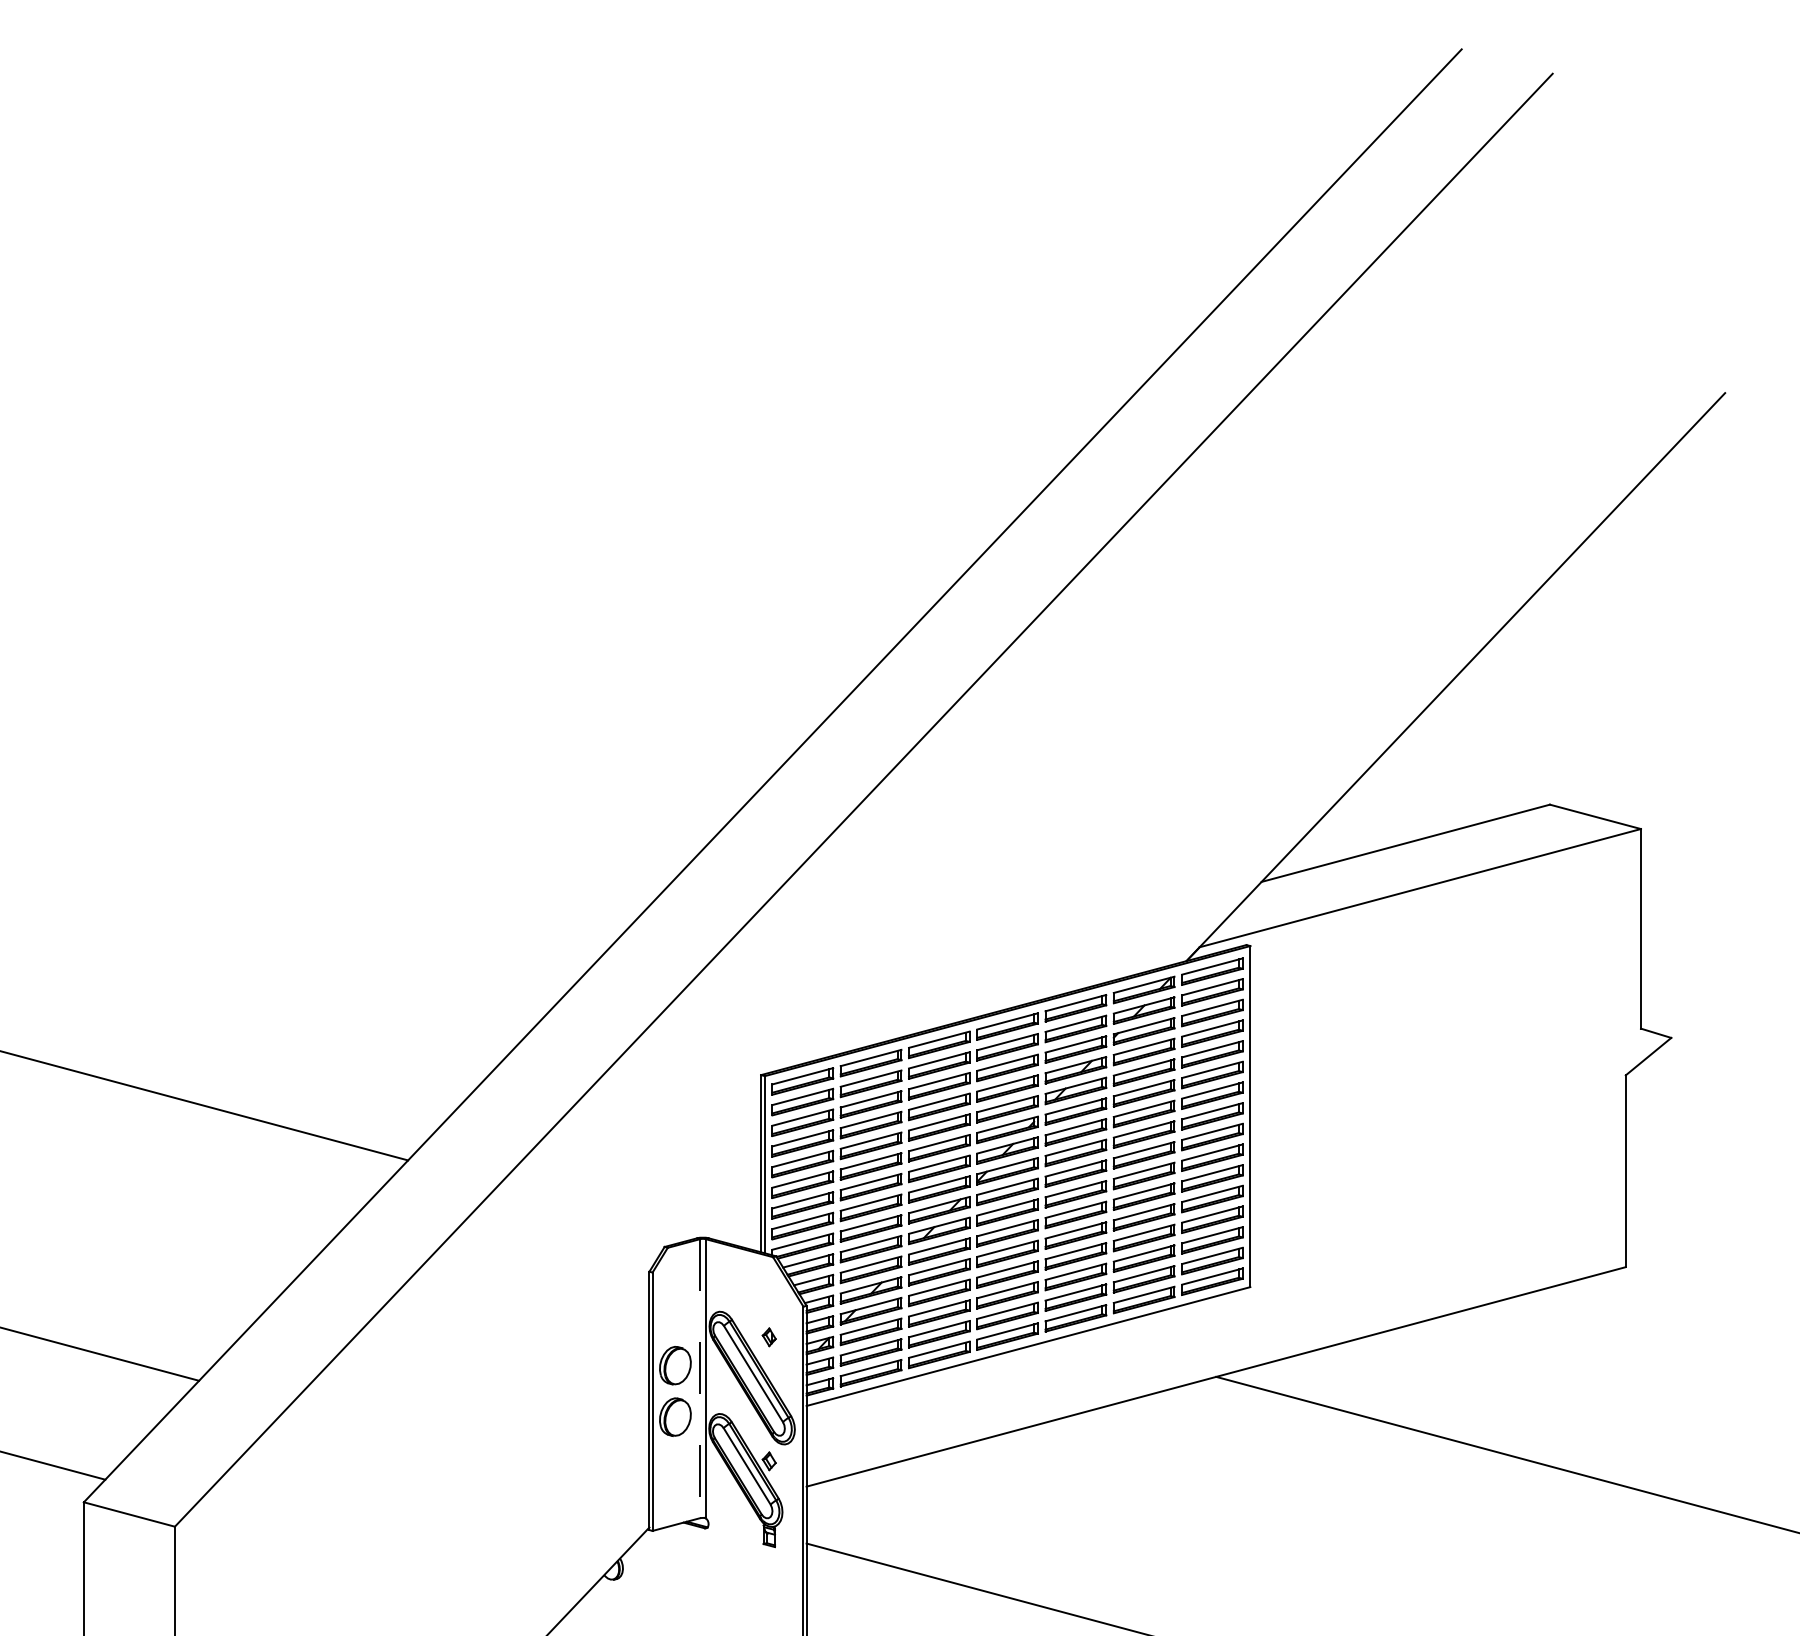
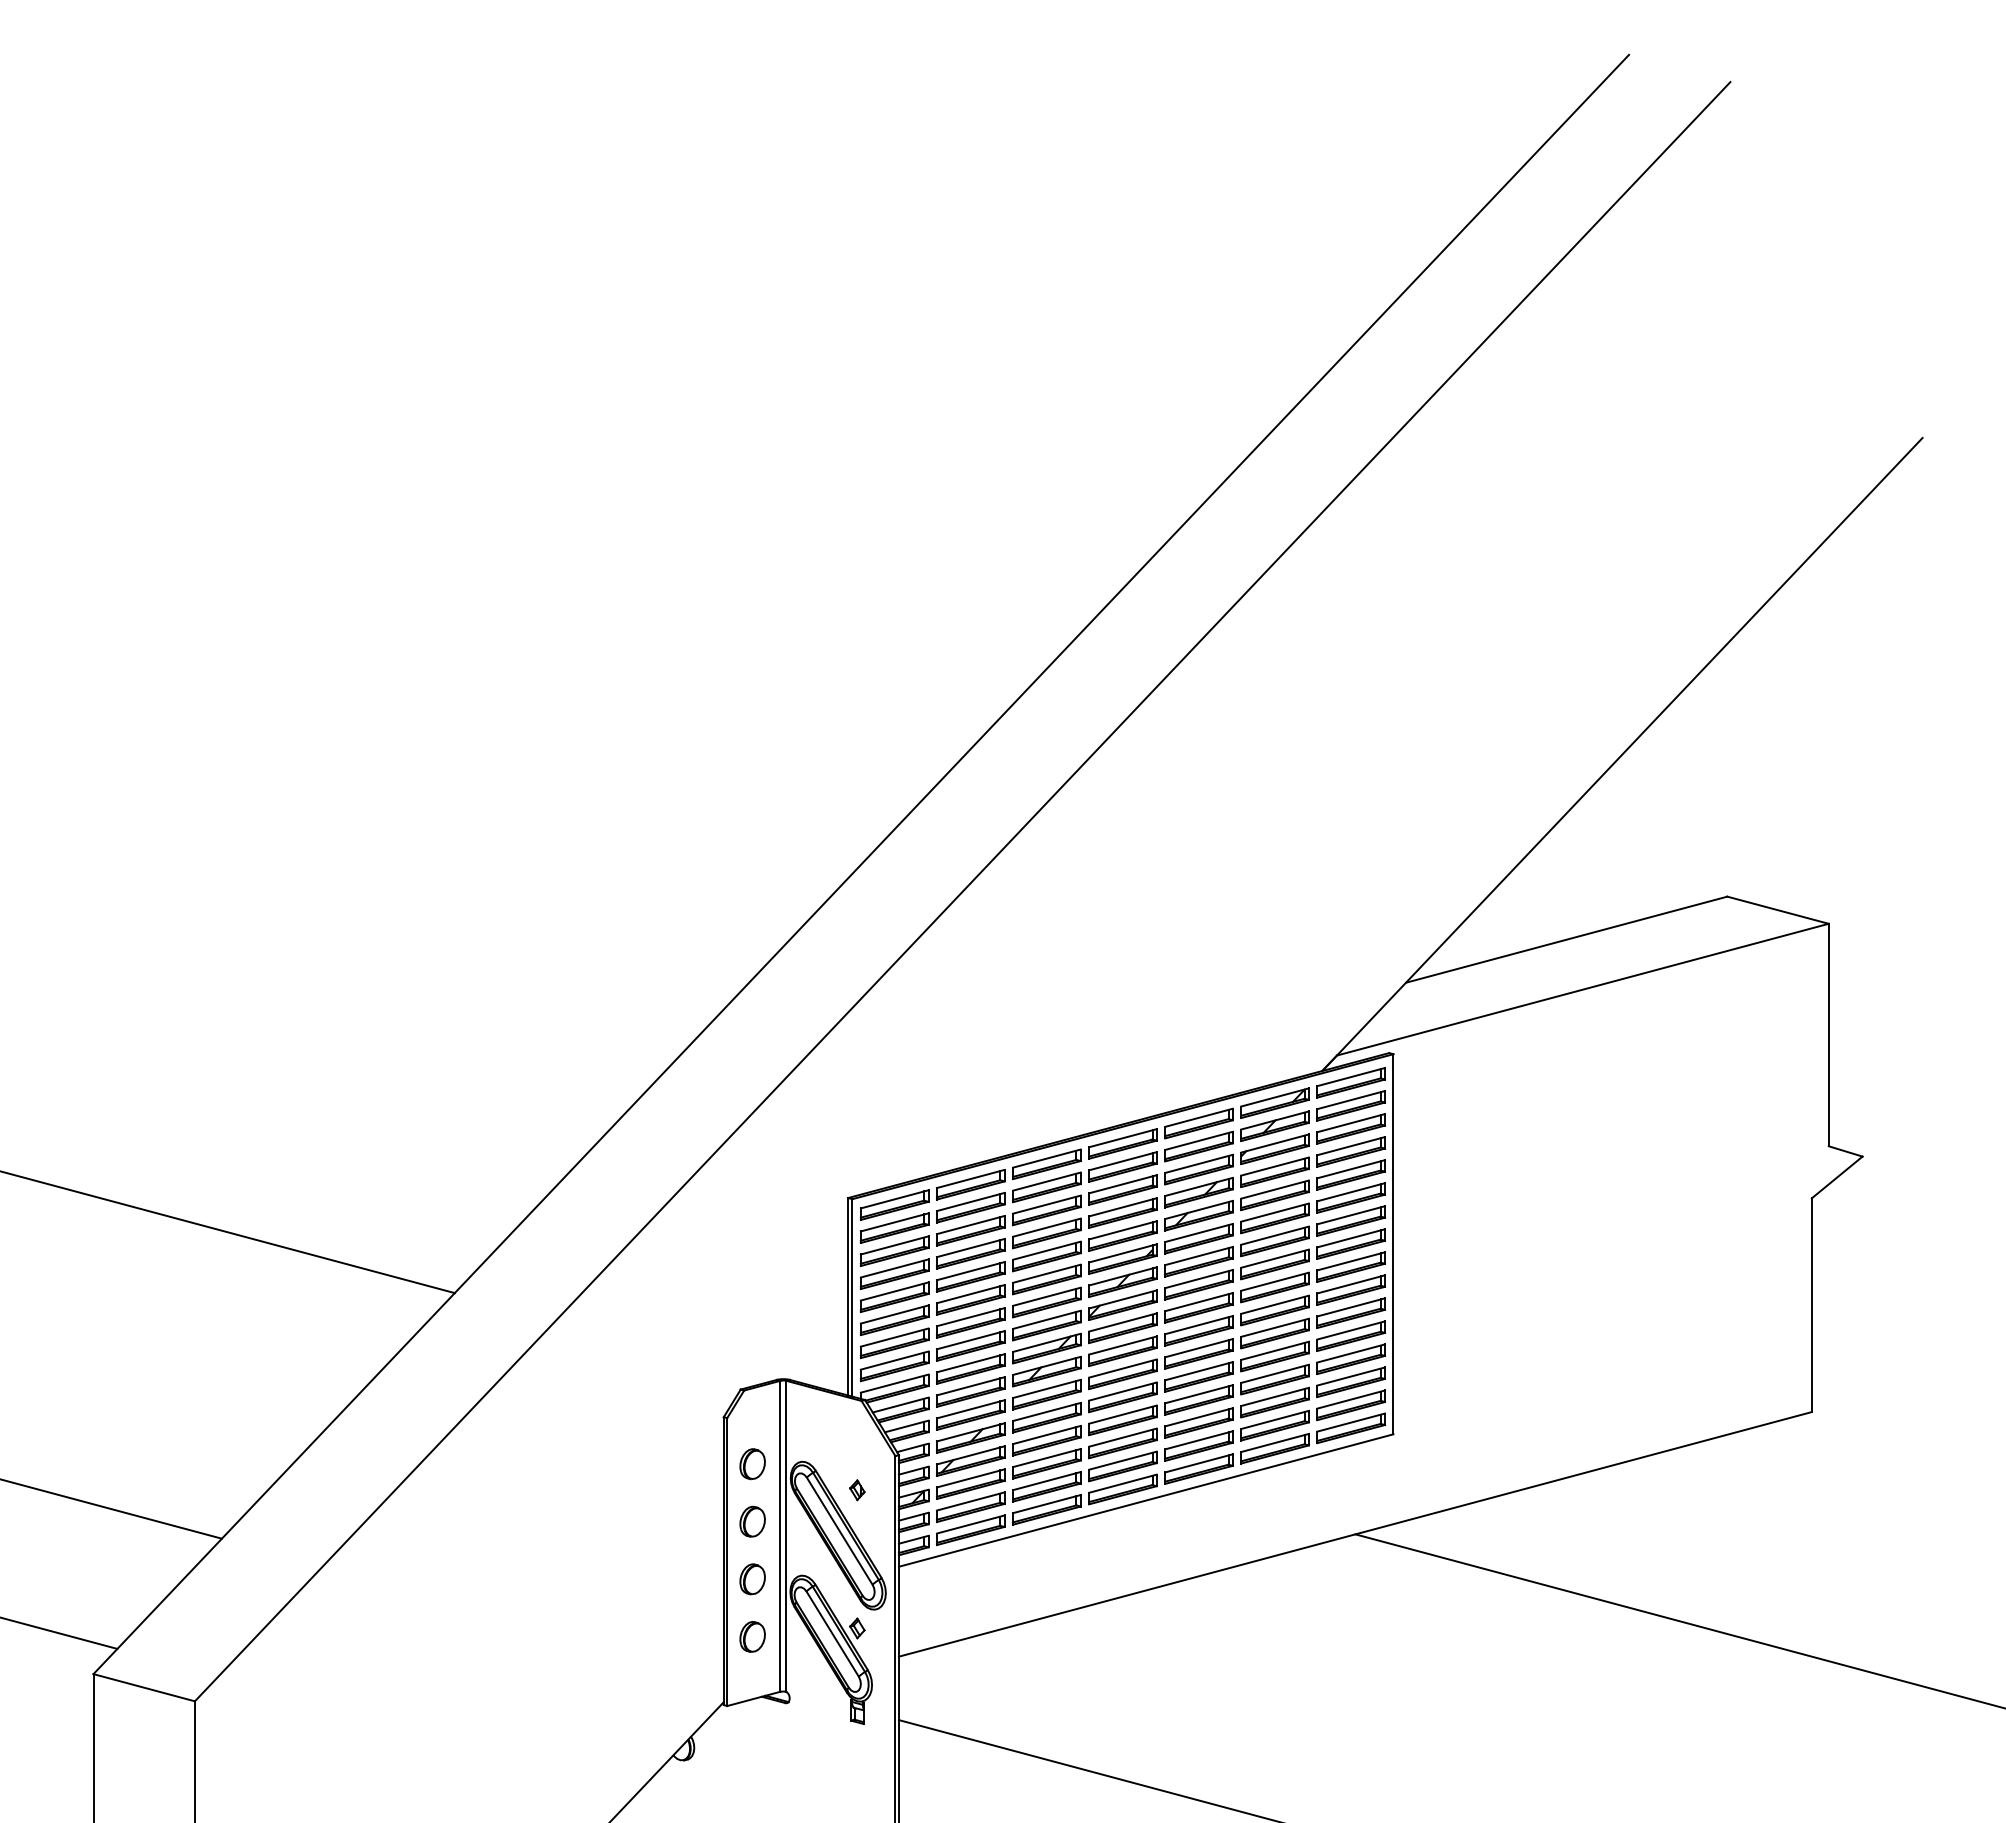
part: (675, 1314) -> (752, 1464), added
part: (675, 1365) -> (752, 1521), size x0.71
line: (700, 1378) -> (780, 1536), dashed -> solid
part: (675, 1417) -> (752, 1579), size x0.71
part: (675, 1468) -> (752, 1636), added

